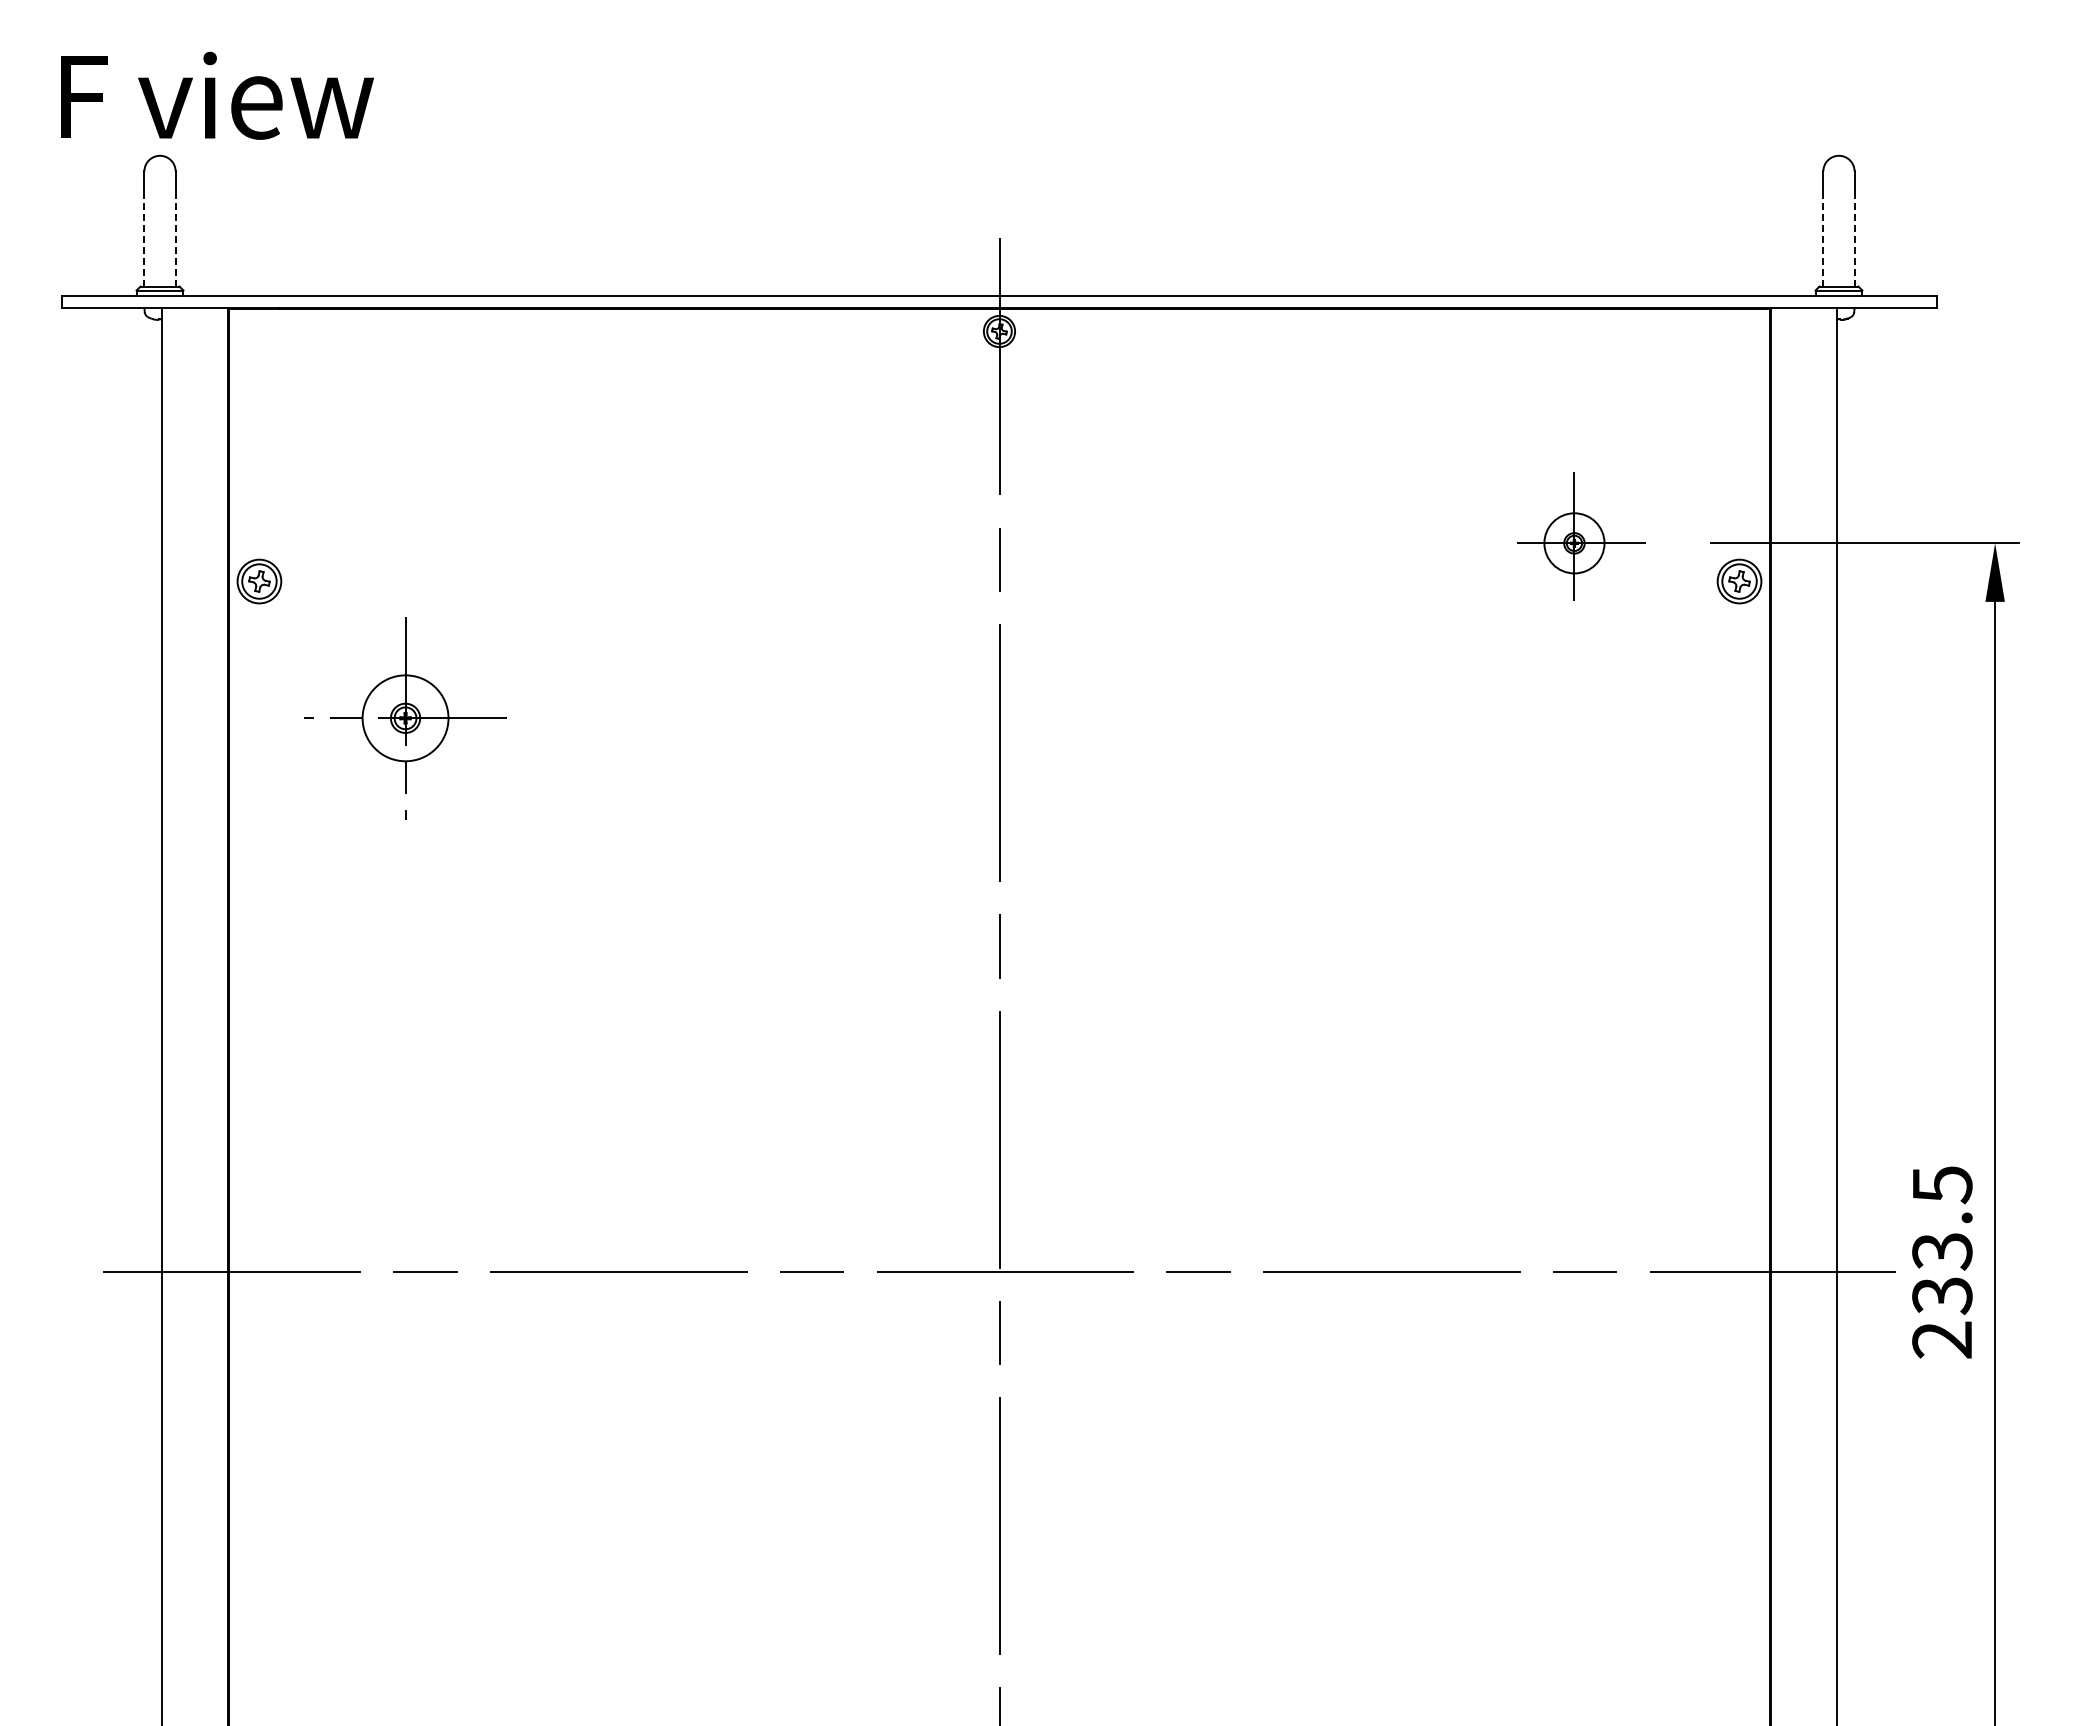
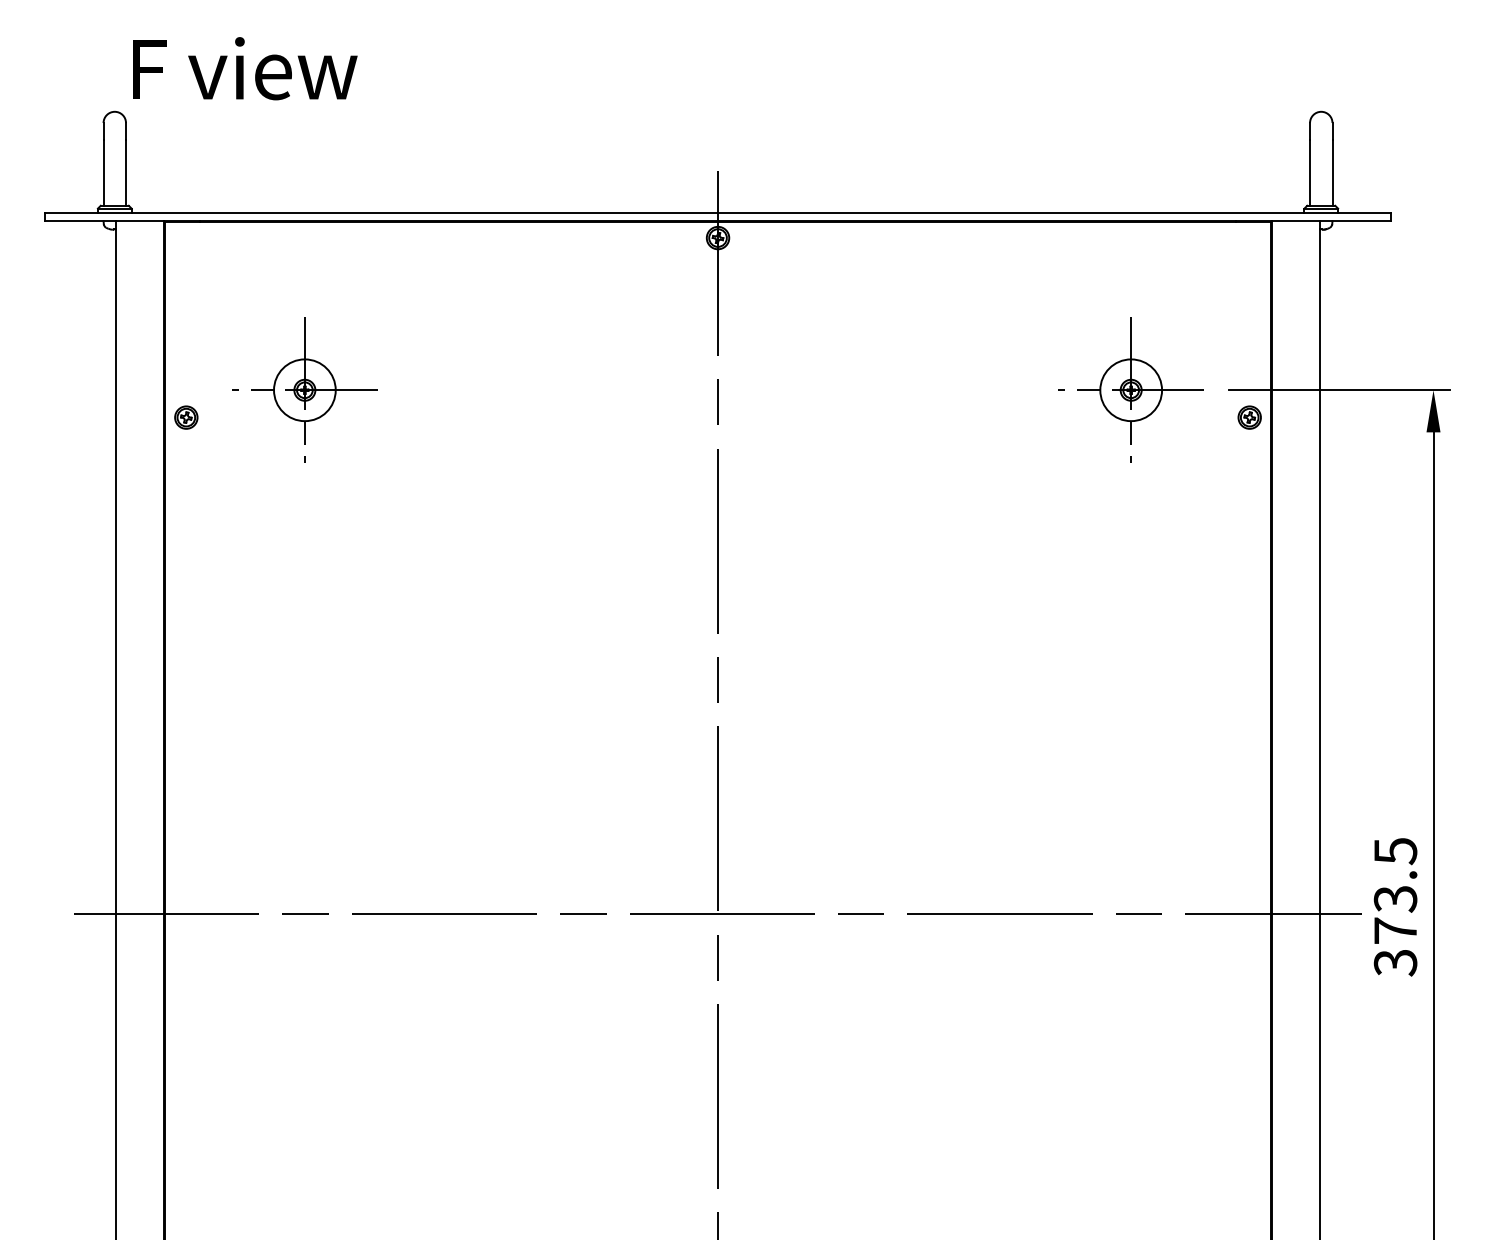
text: (217, 95) -> (245, 68), moved
line: (144, 240) -> (103, 172), dashed -> solid
line: (175, 240) -> (125, 172), dashed -> solid
line: (1823, 240) -> (1310, 172), dashed -> solid
line: (1854, 240) -> (1332, 172), dashed -> solid
part: (1574, 543) -> (1131, 390), size x1.43
part: (259, 580) -> (186, 416), size x0.71
part: (1738, 580) -> (1249, 416), size x0.71
part: (405, 718) -> (304, 390), moved
text: (1942, 1318) -> (1395, 947), 233.5 -> 373.5

